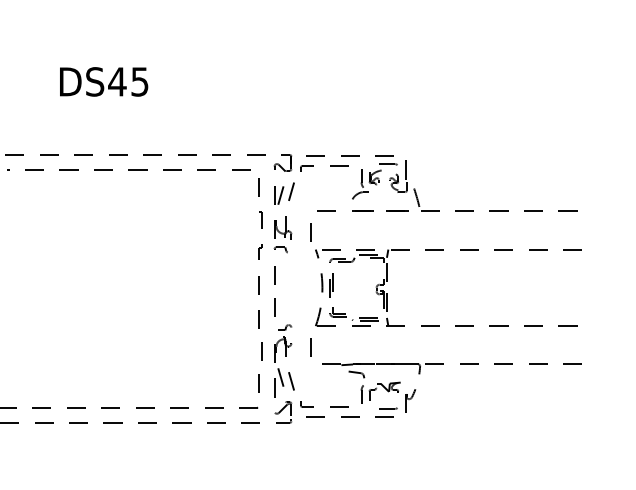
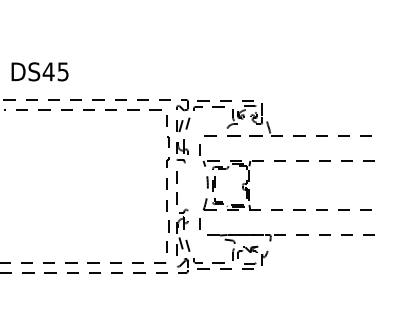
text: (103, 81) -> (39, 71), moved

